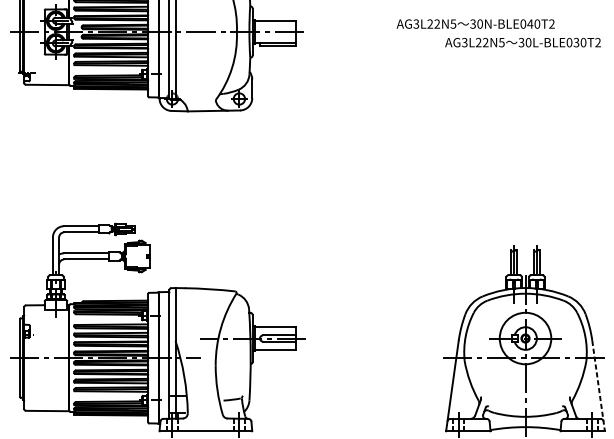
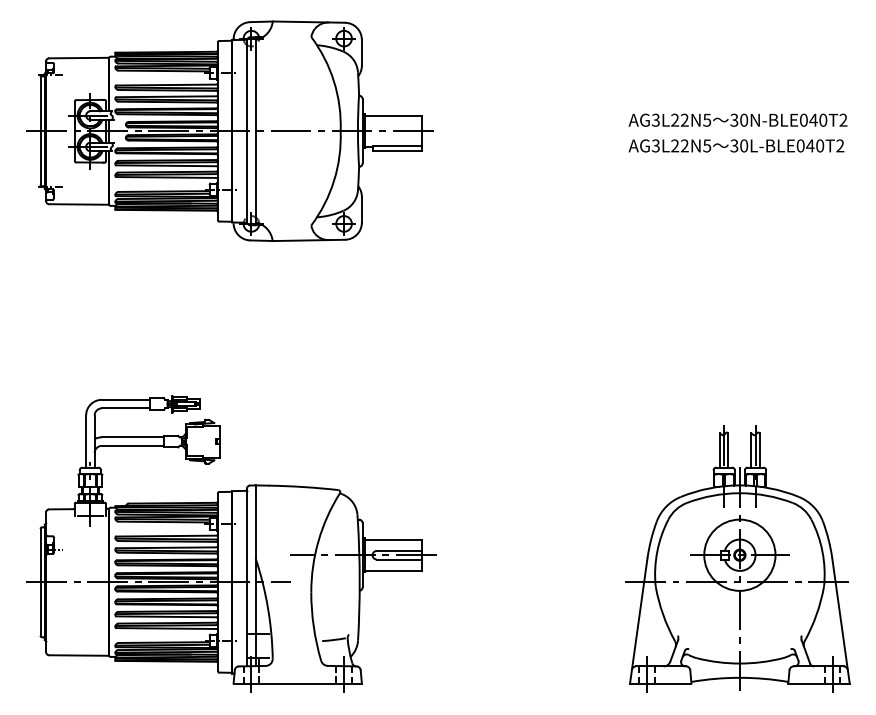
text: (475, 23) -> (737, 119), moved
text: (576, 42) -> (810, 145), 30L-BLE030T2 -> 30L-BLE040T2
line: (598, 386) -> (841, 621), dashed -> solid

